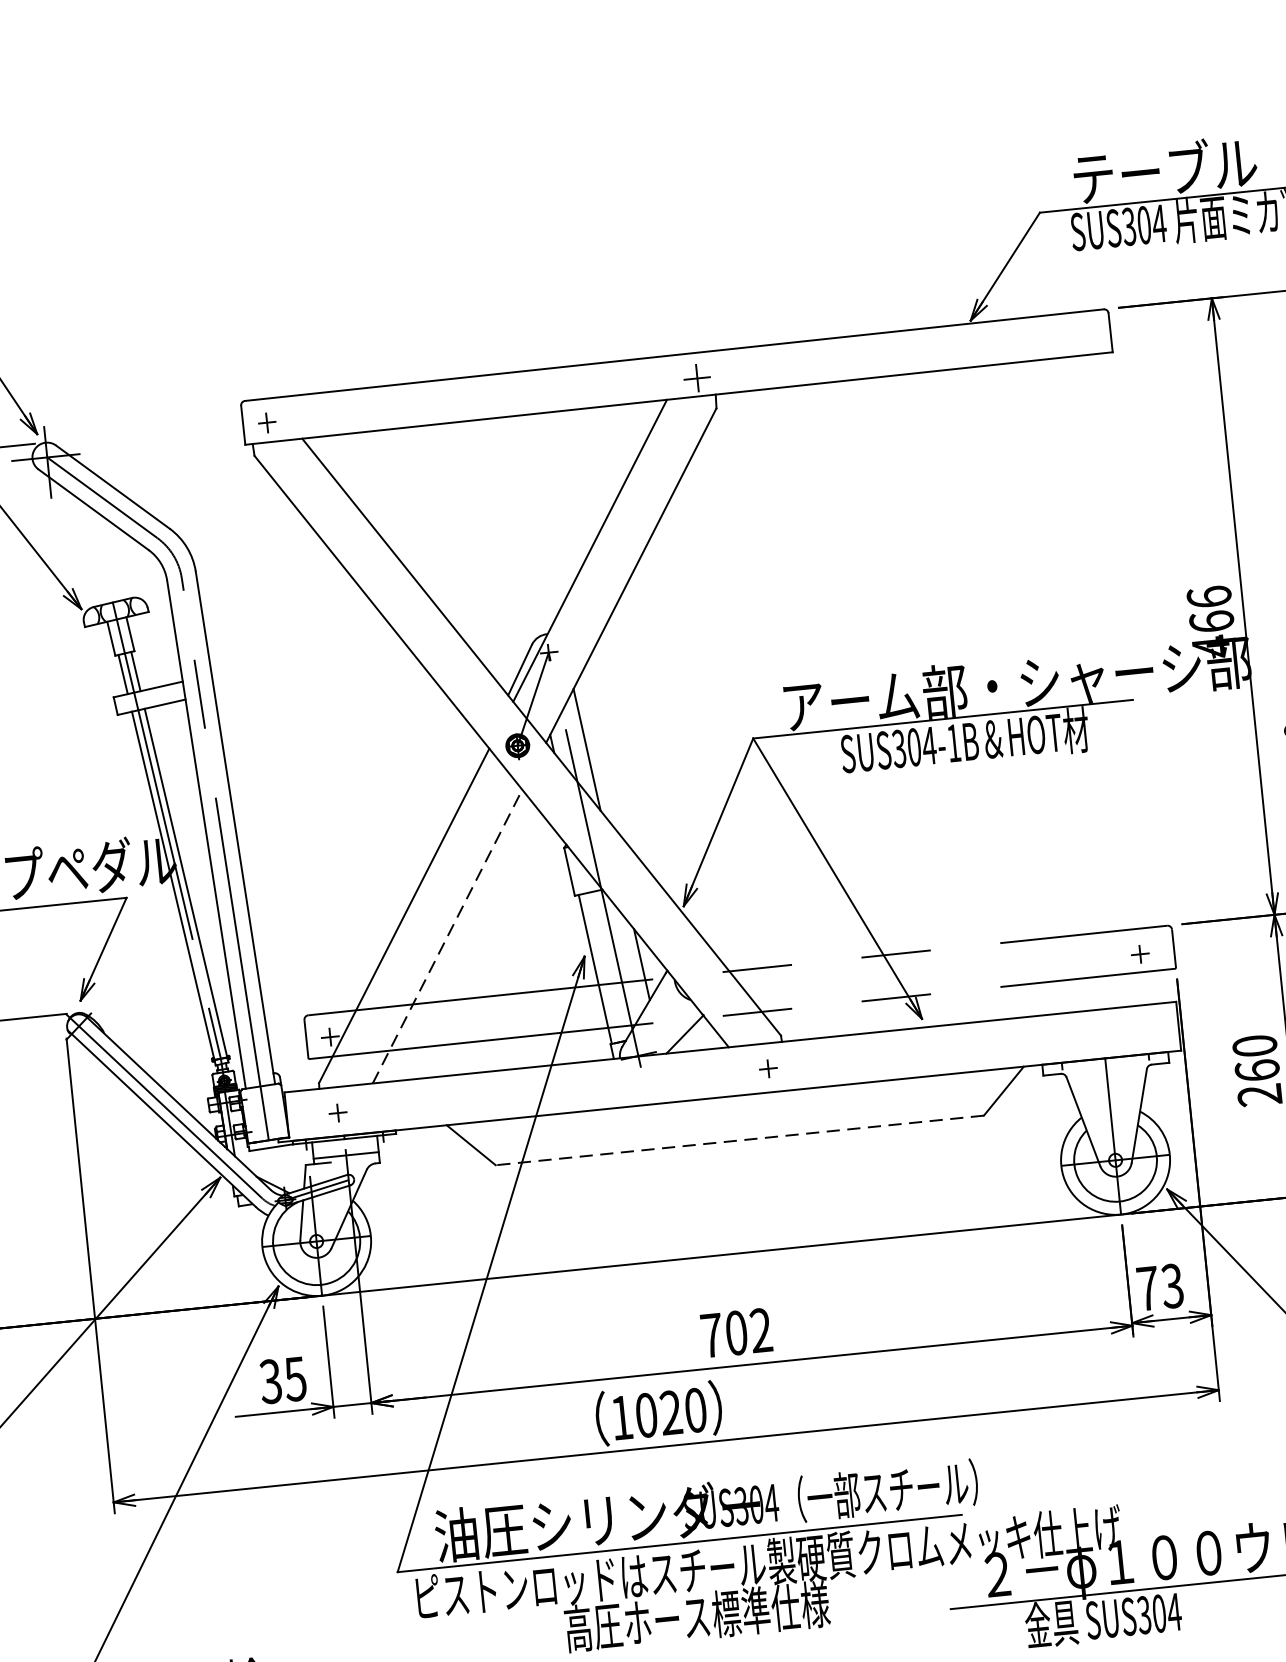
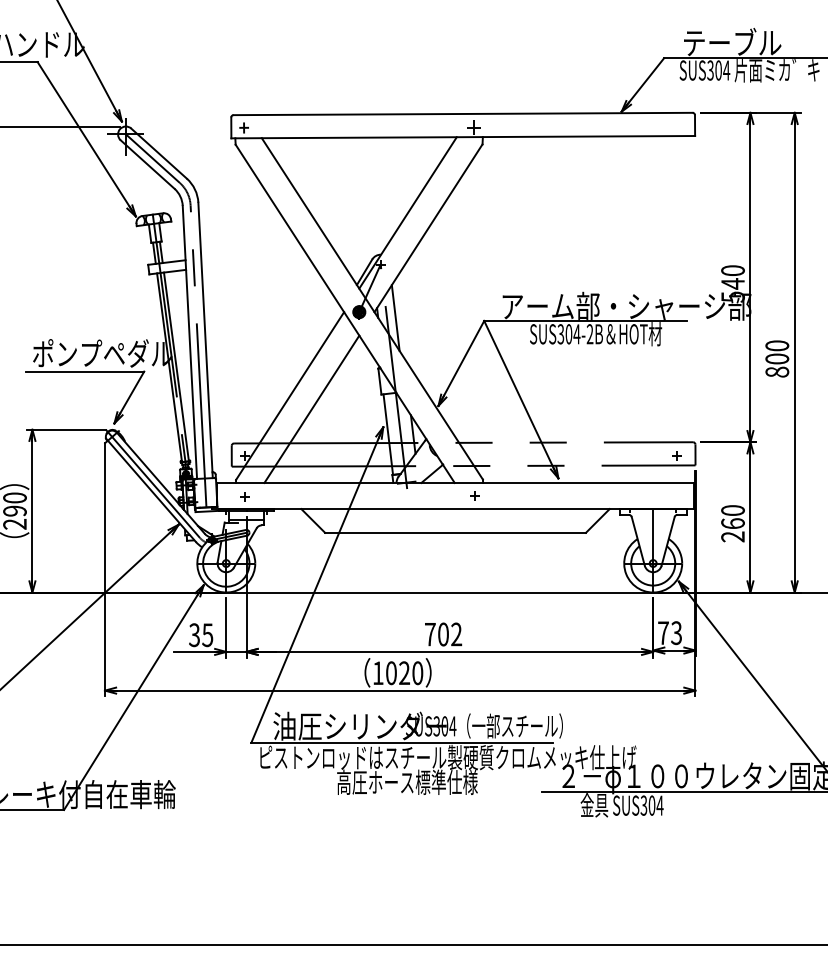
text: (1210, 621) -> (732, 283), 466 -> 540
text: (952, 743) -> (589, 334), SUS304-1B -> SUS304-2B
line: (446, 937) -> (311, 409), dashed -> solid
line: (739, 1139) -> (455, 532), dashed -> solid

